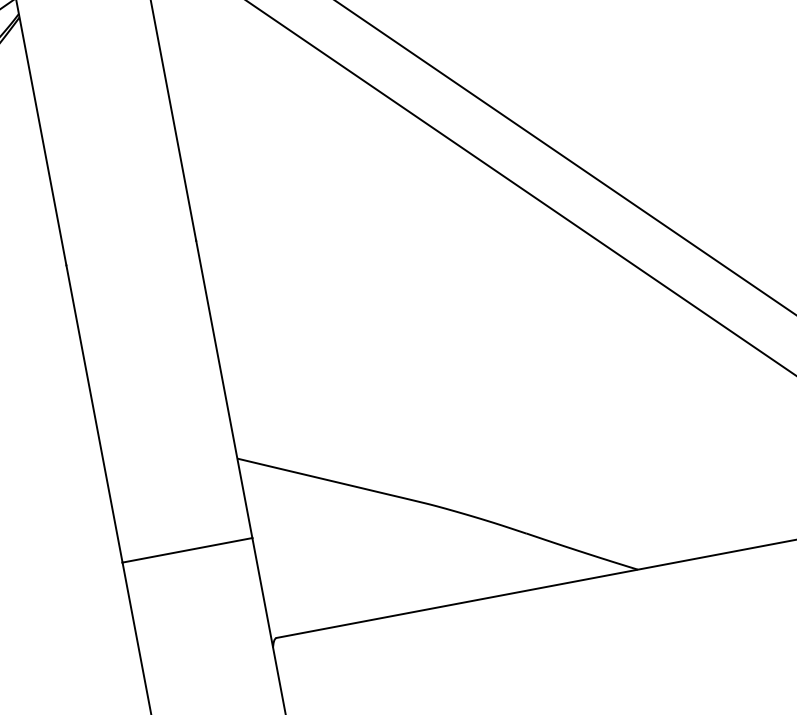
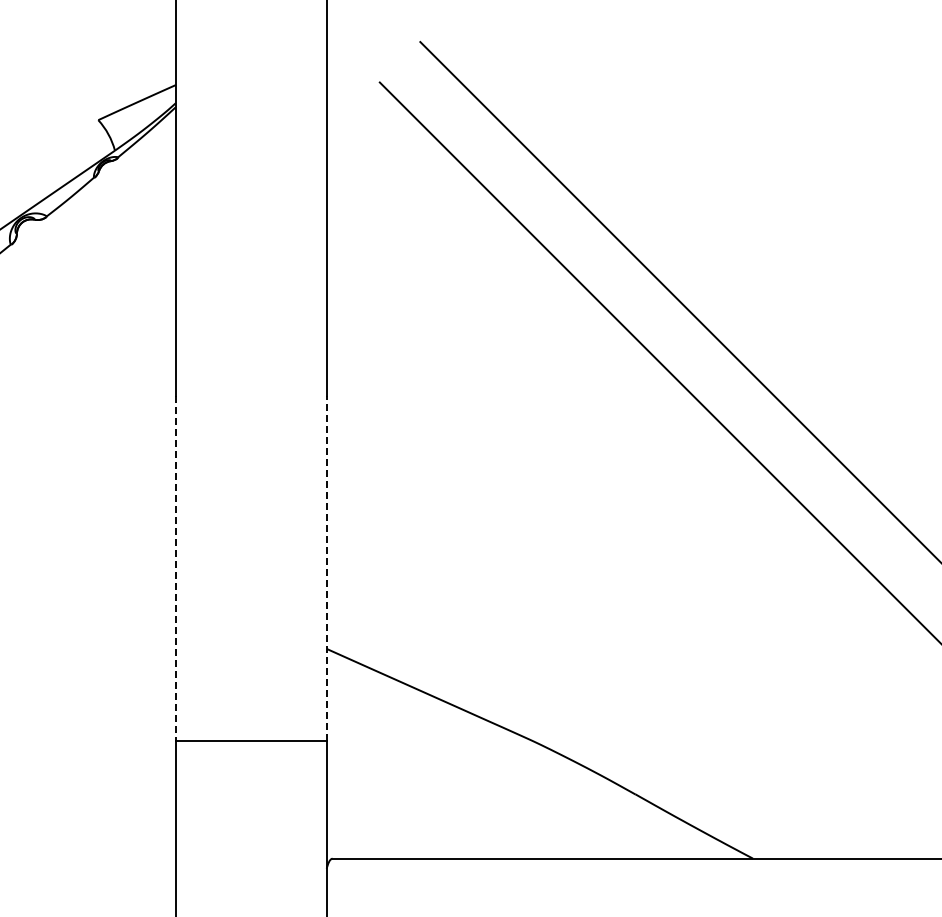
line: (224, 389) -> (326, 568), solid -> dashed
line: (94, 414) -> (175, 568), solid -> dashed

